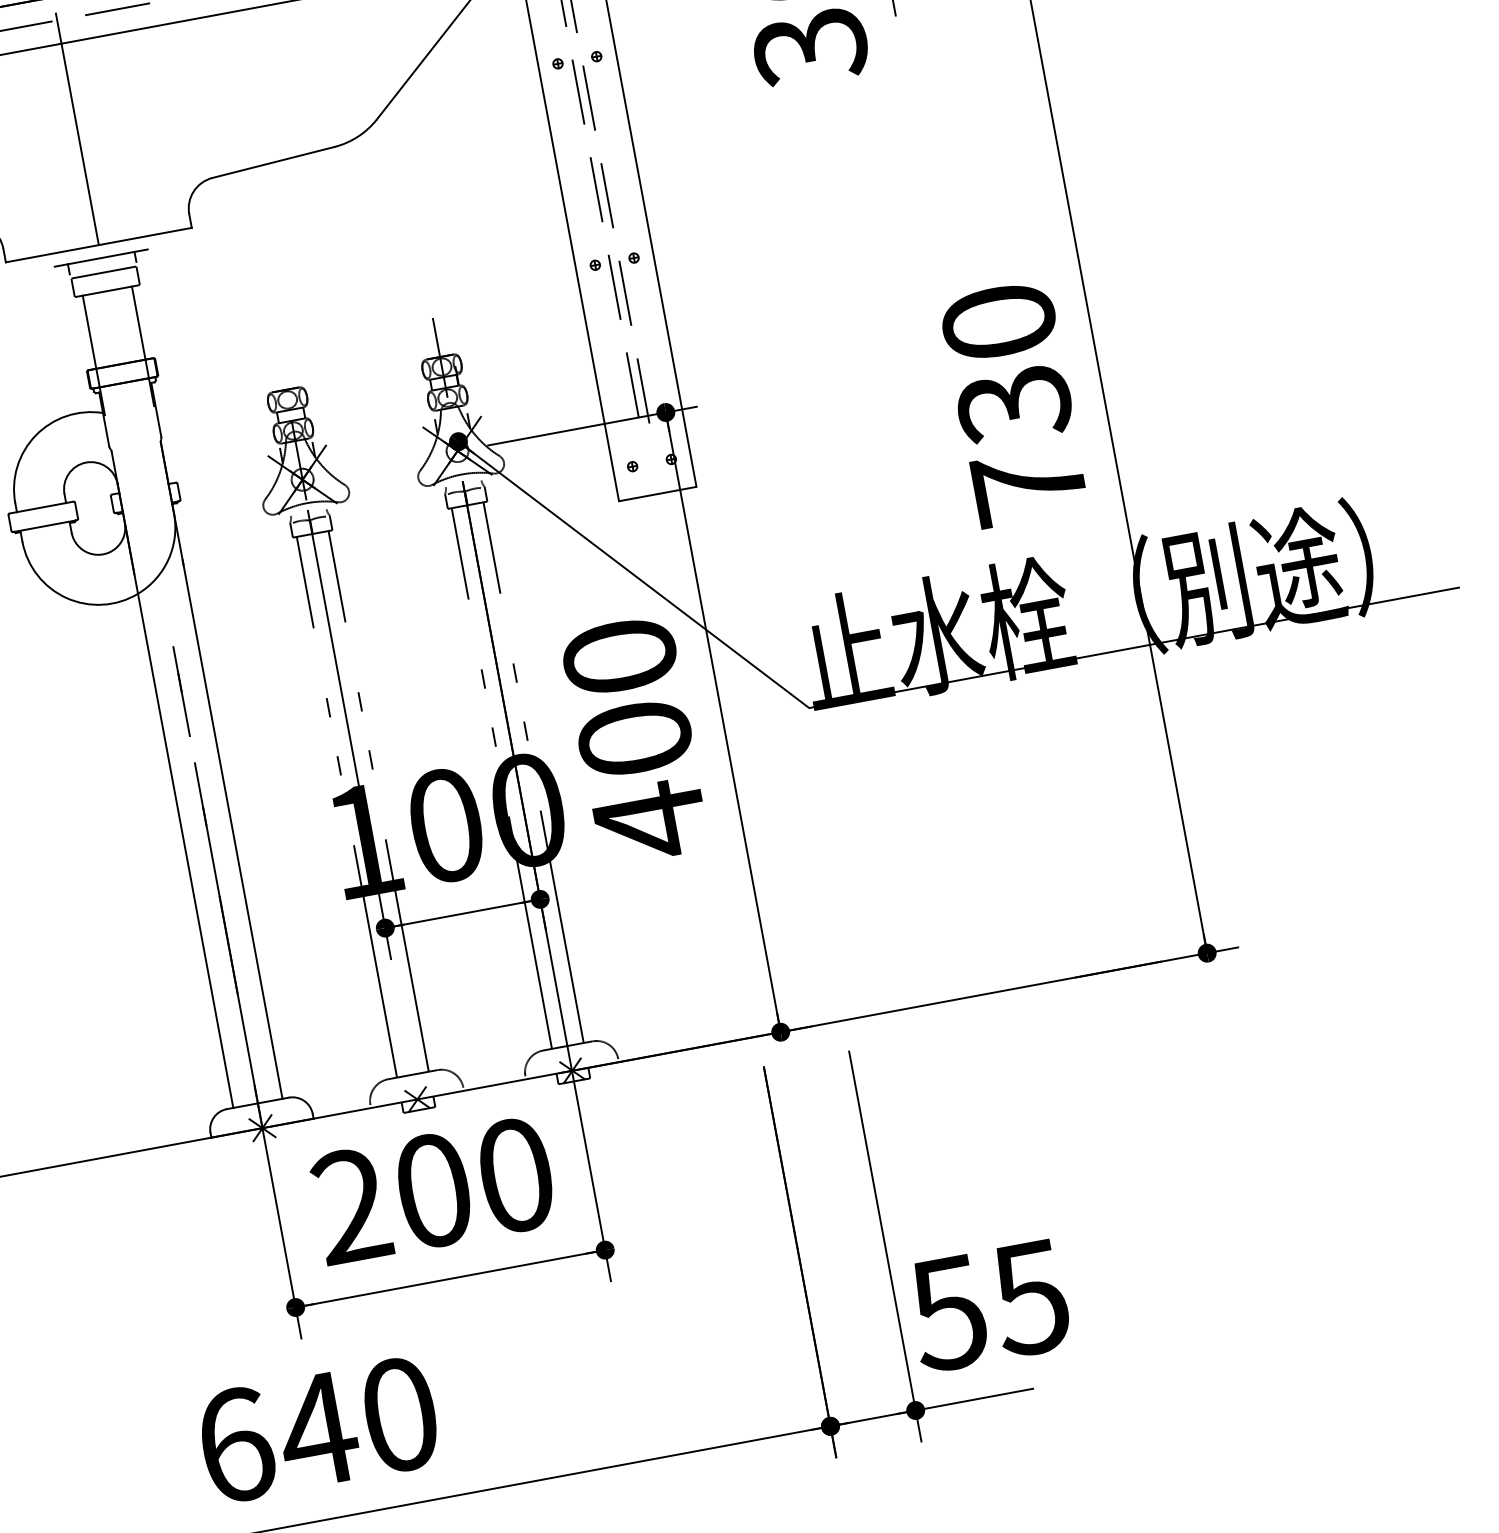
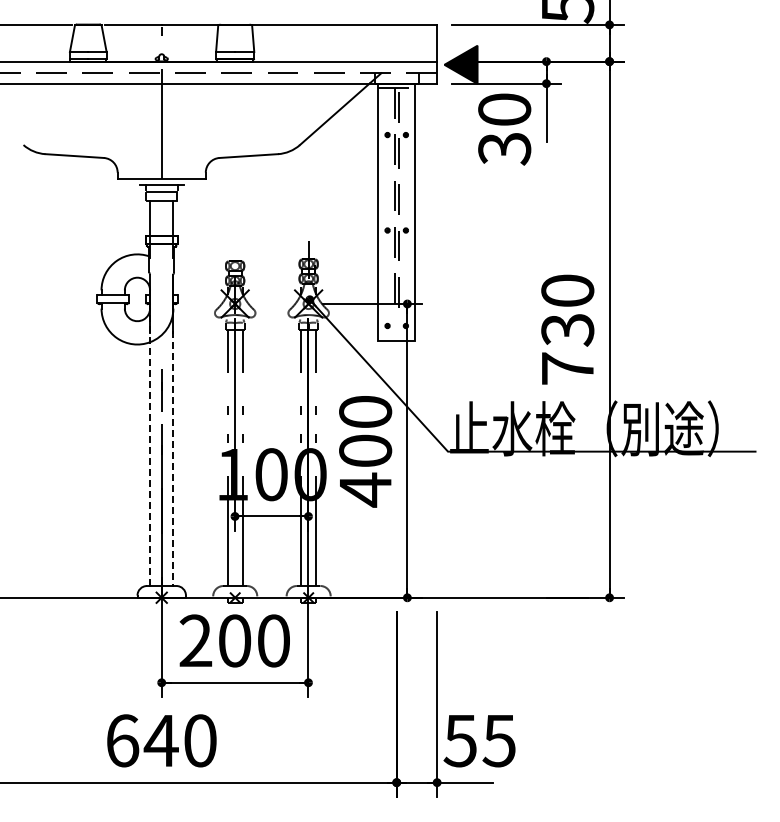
line: (180, 815) -> (150, 447), solid -> dashed
line: (232, 829) -> (173, 458), solid -> dashed

